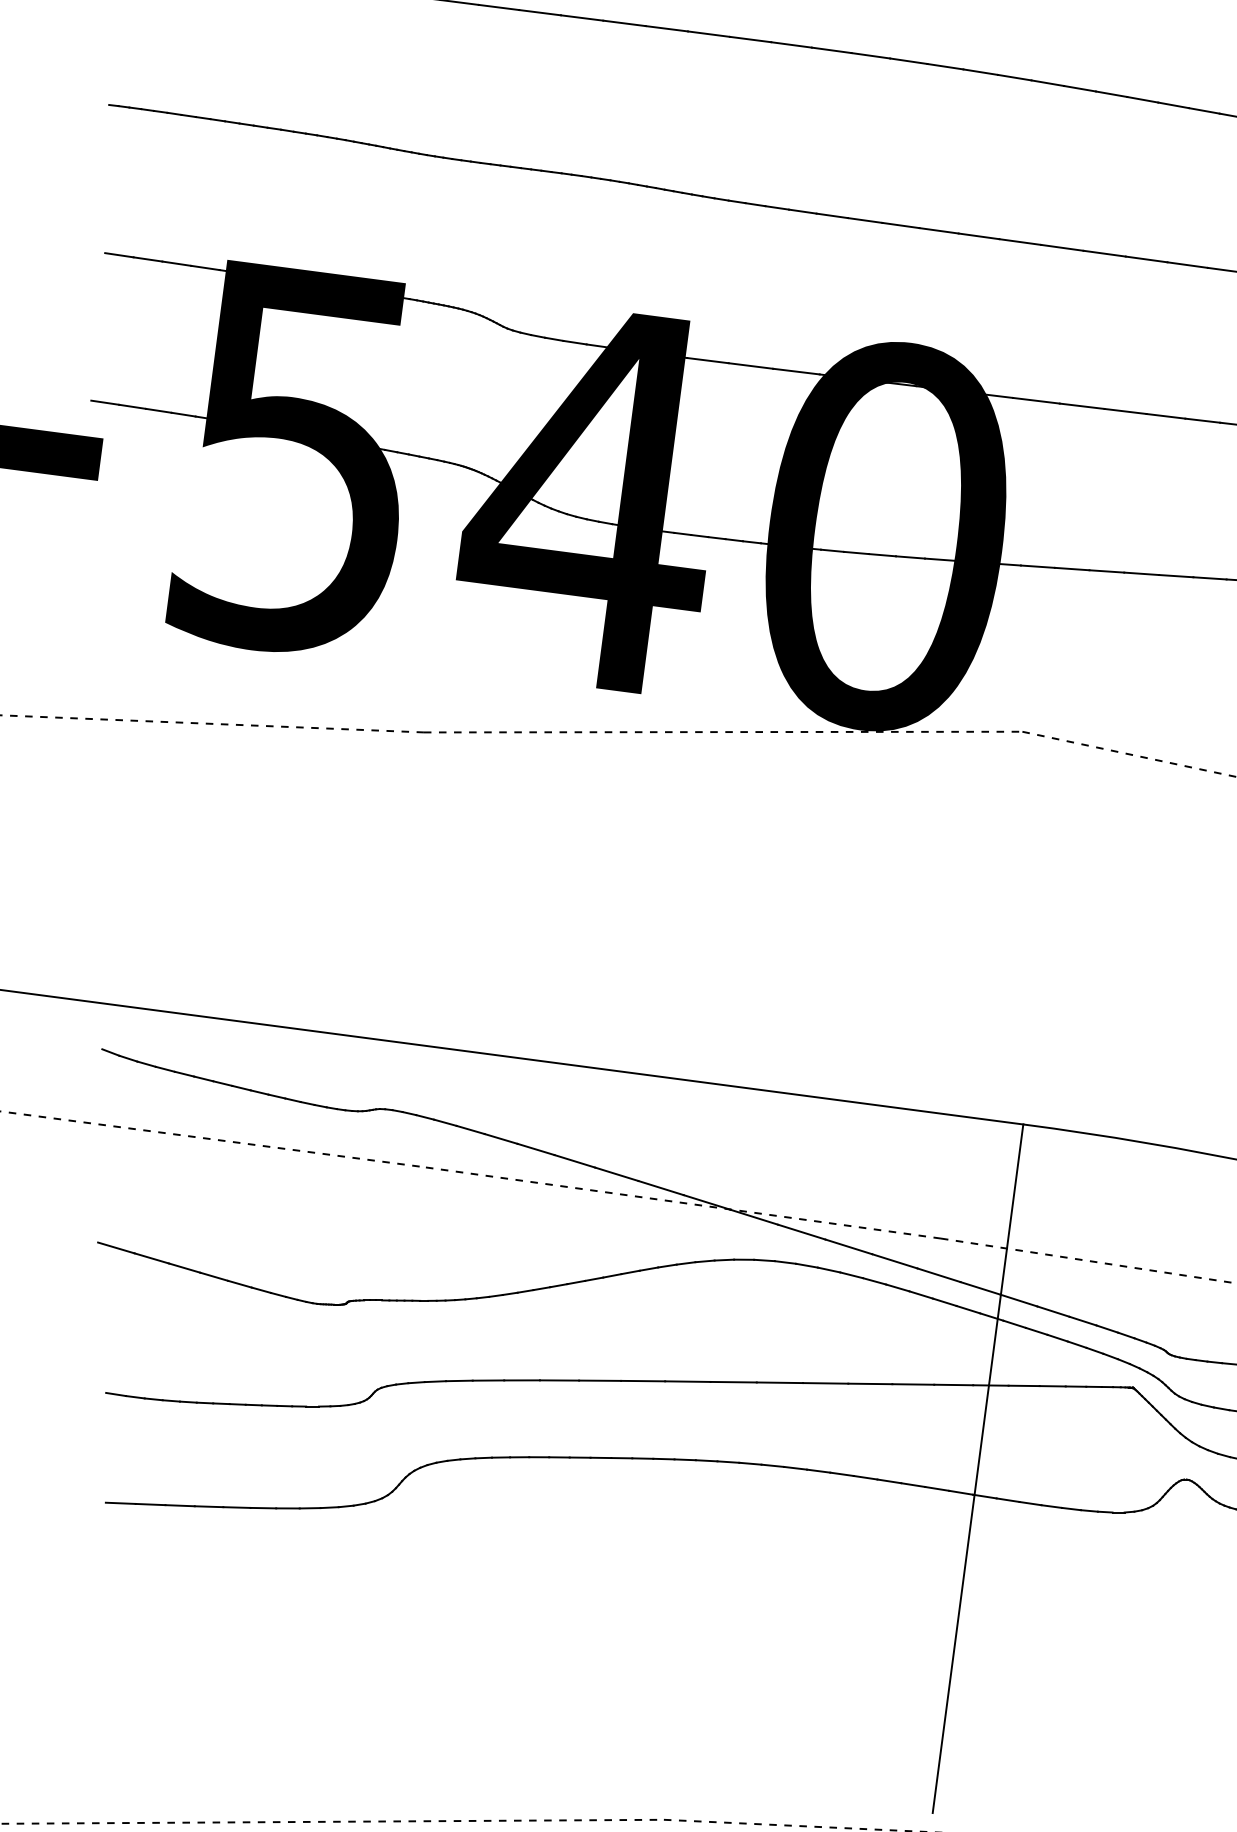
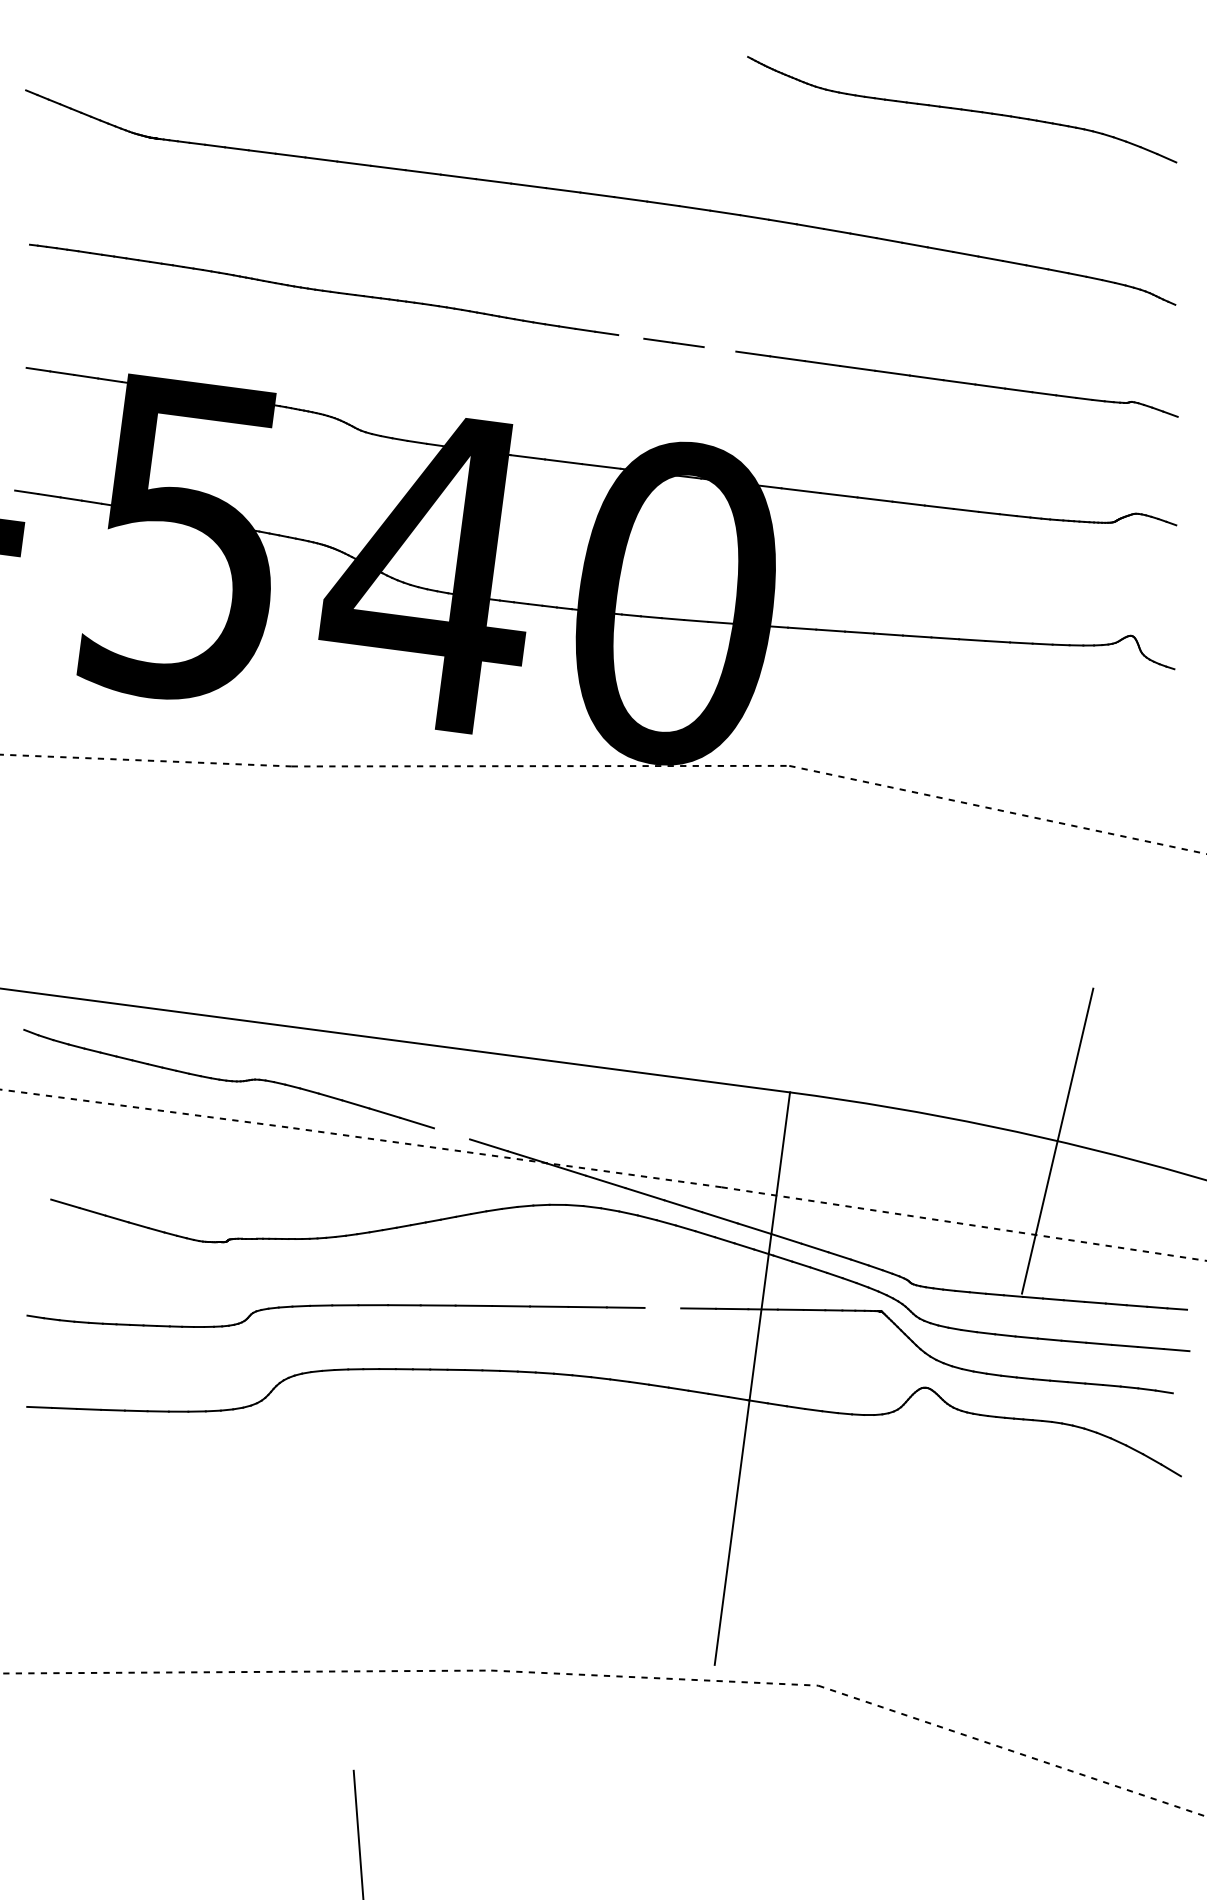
line: (832, 215) -> (631, 336), removed
line: (938, 230) -> (719, 349), removed
line: (617, 1173) -> (452, 1133), removed
line: (115, 1247) -> (35, 1194), removed
line: (869, 1383) -> (662, 1307), removed

